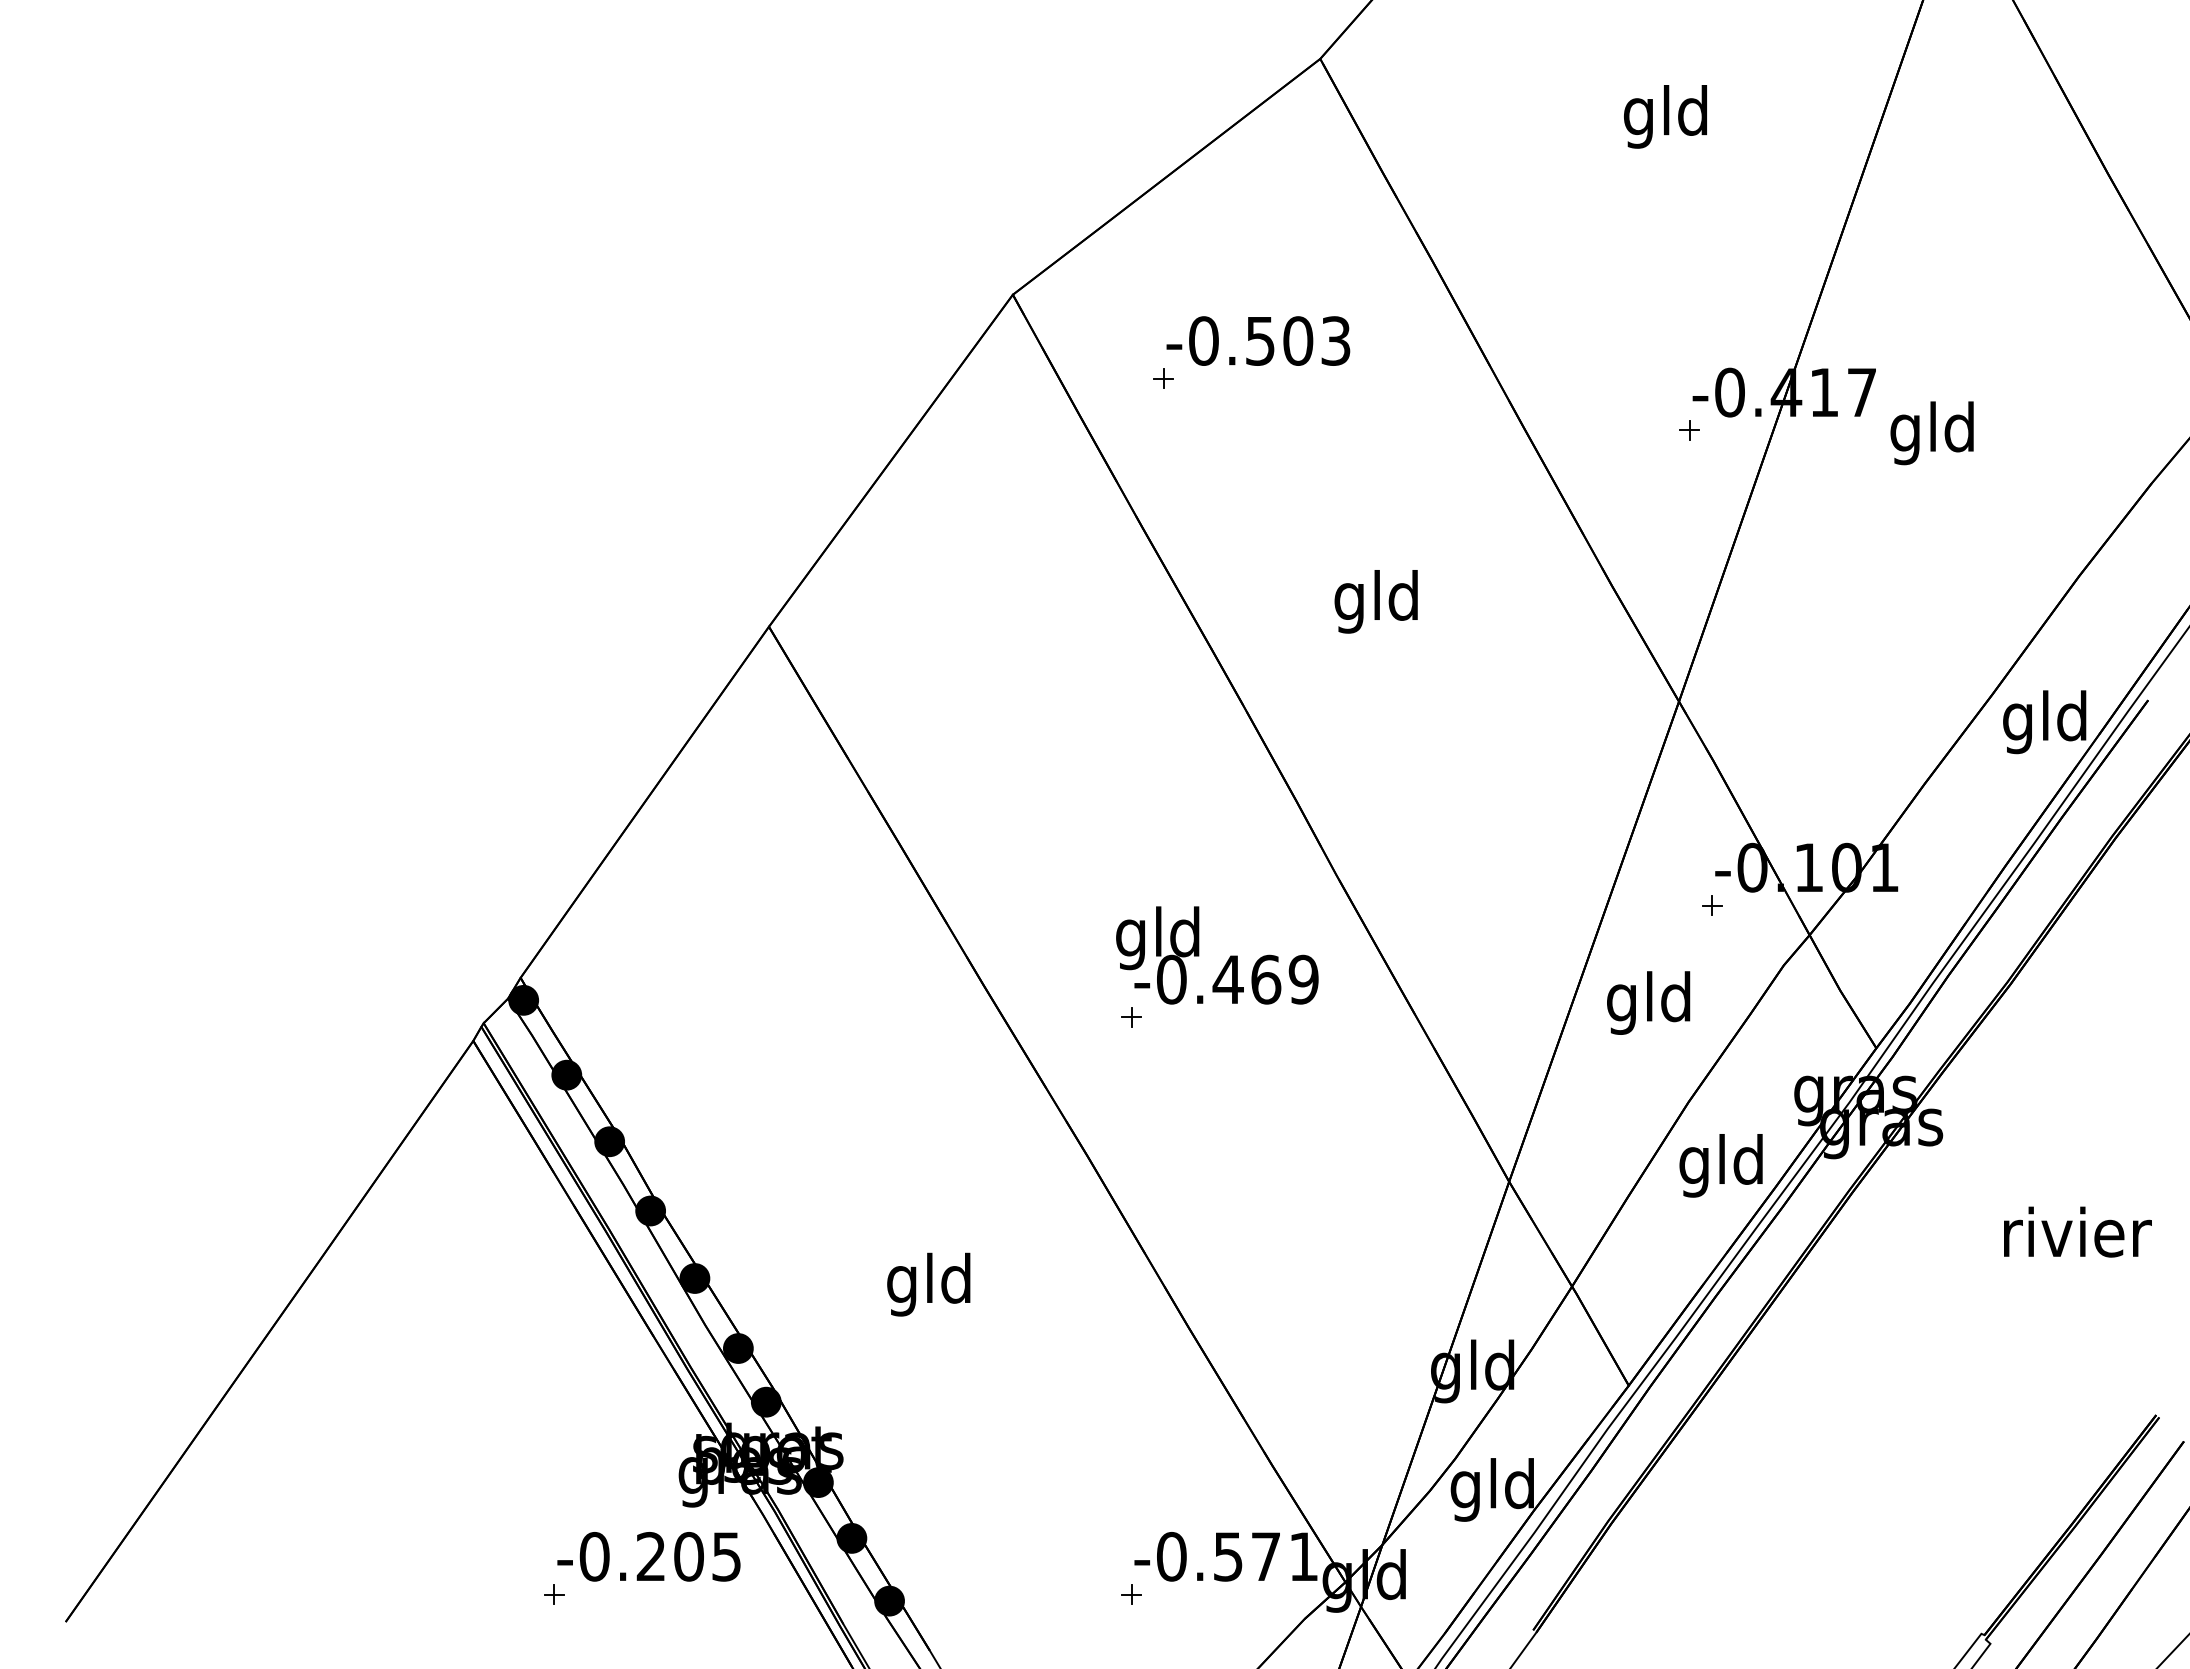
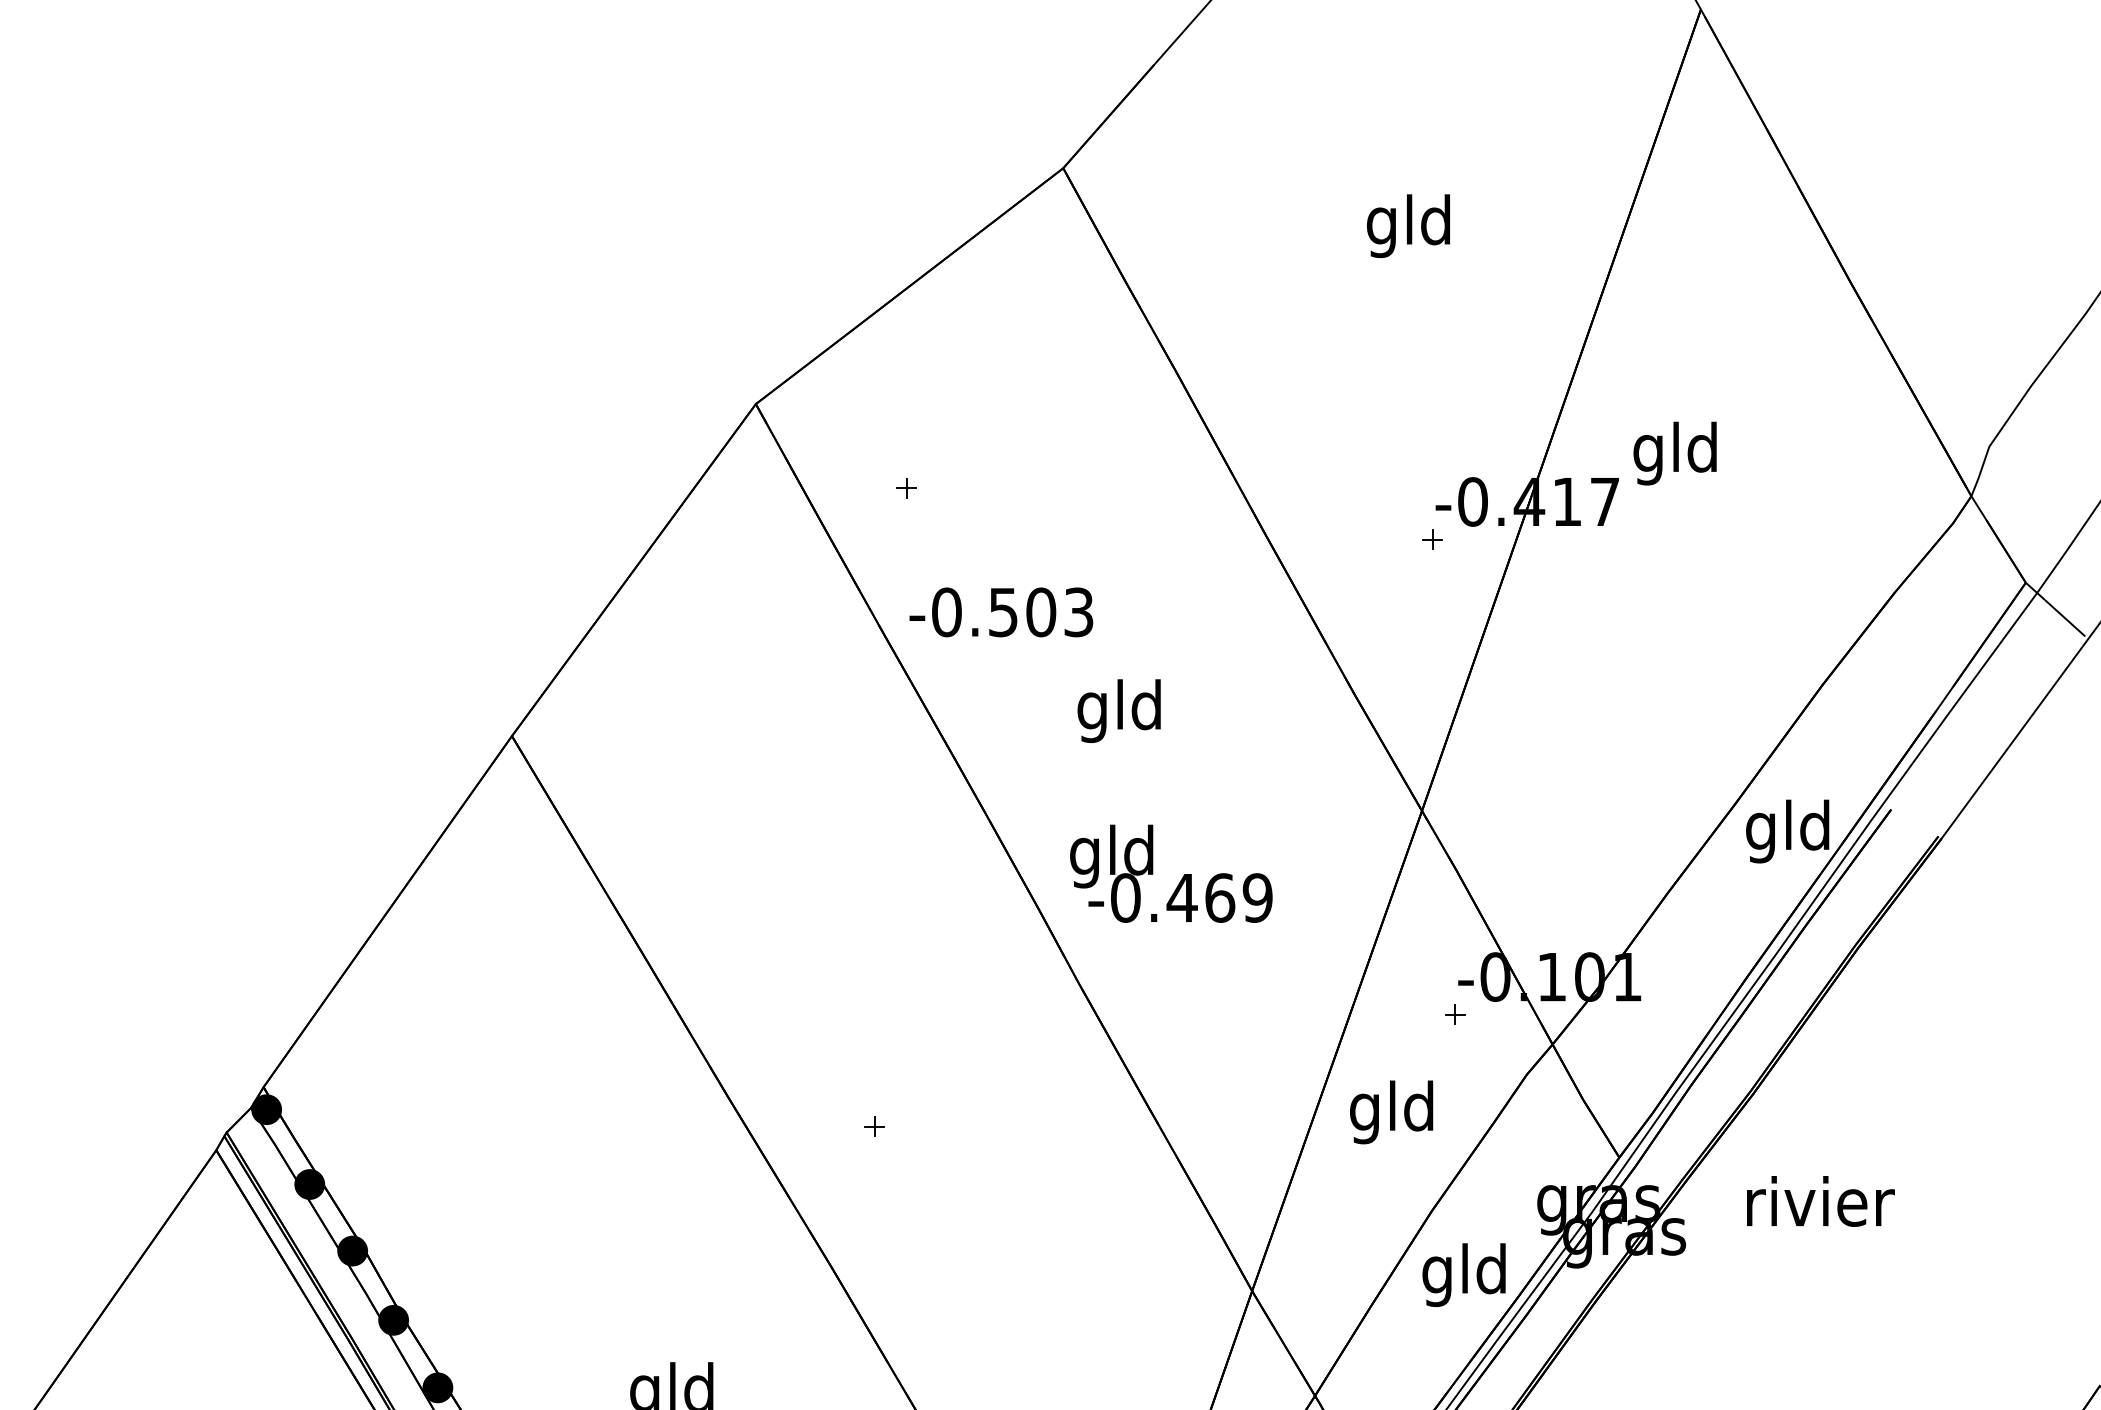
text: (1258, 340) -> (1001, 611), moved
text: (1931, 433) -> (1674, 453), moved
text: (1217, 955) -> (1171, 873), moved
text: (2077, 1231) -> (1820, 1200), moved

